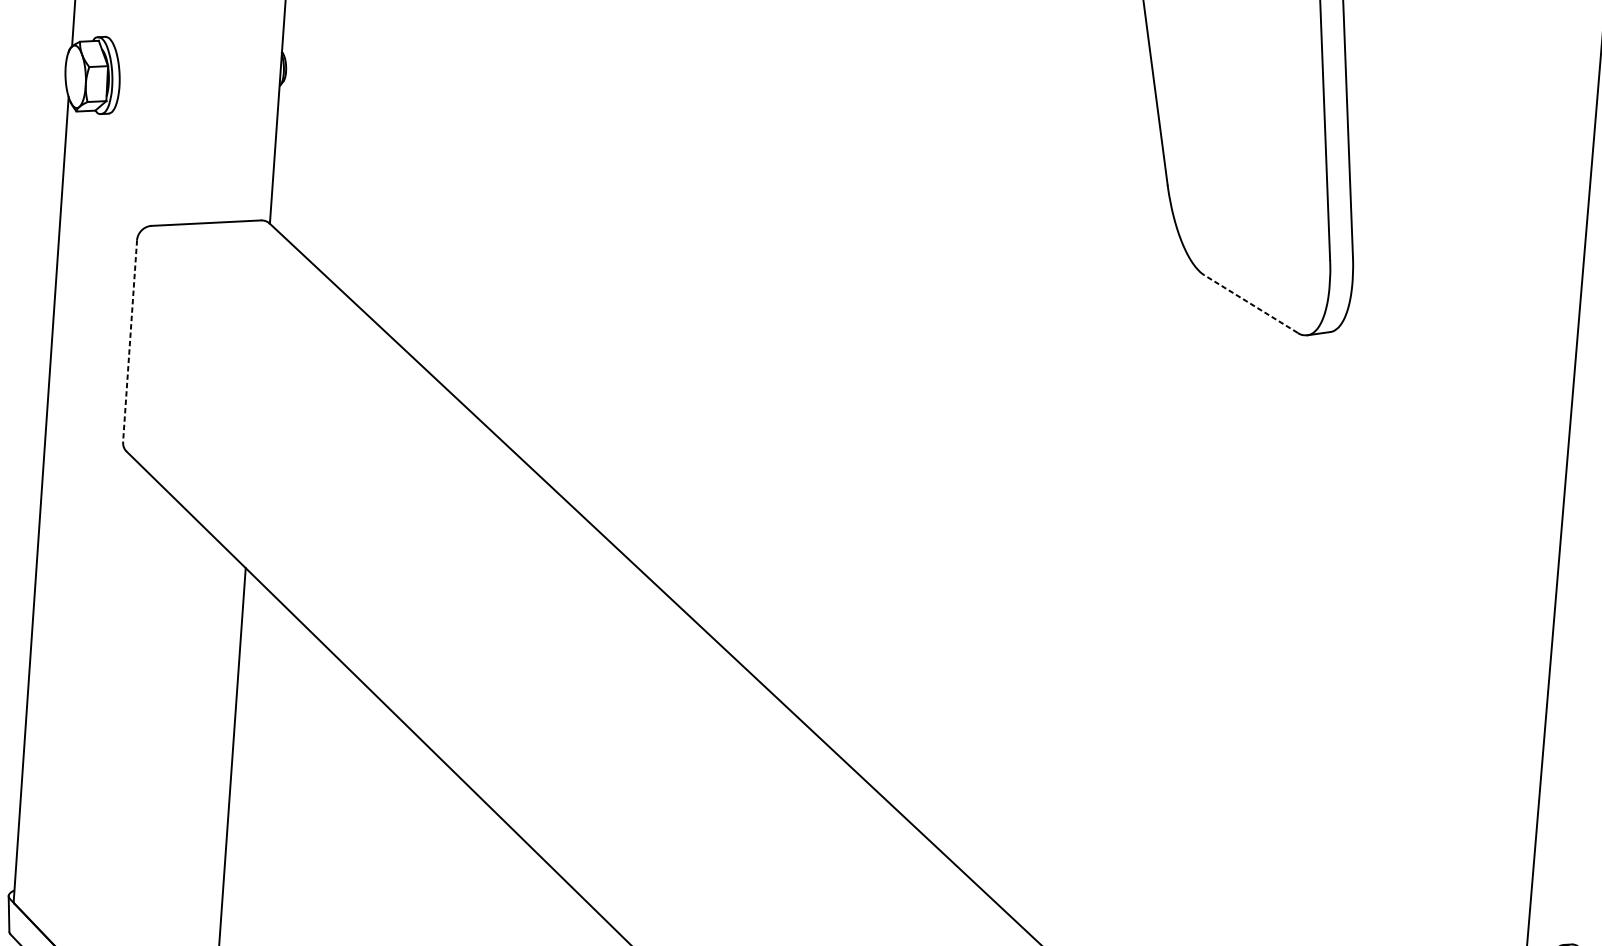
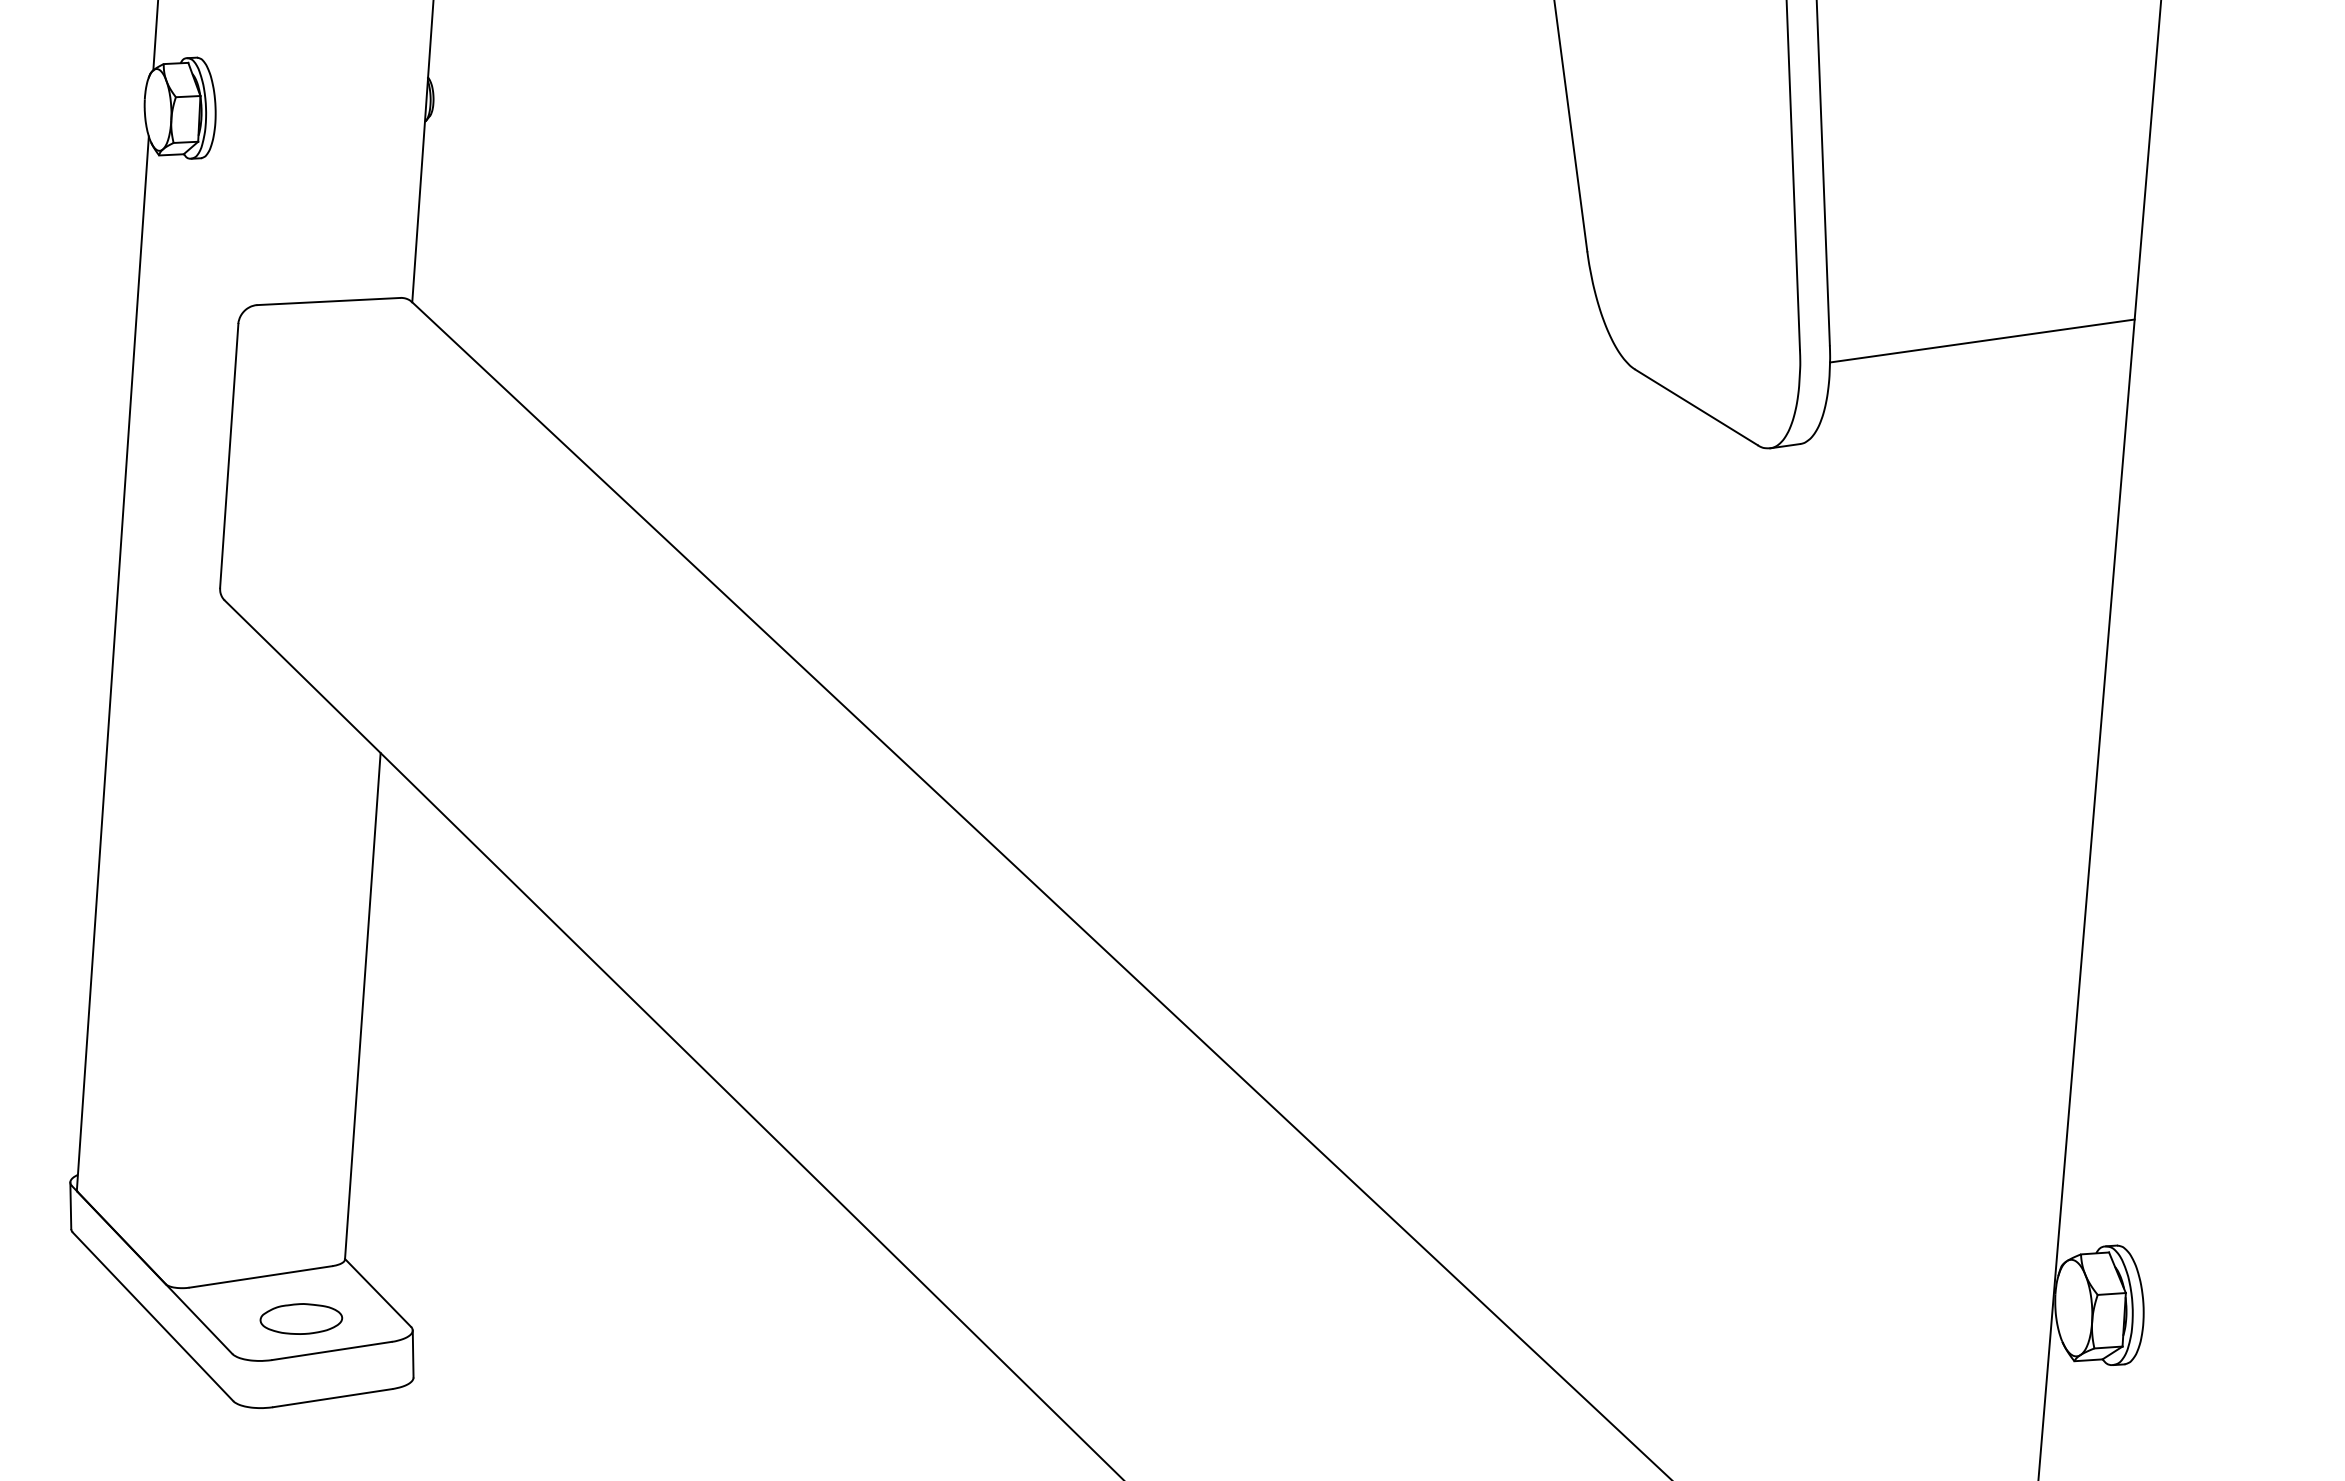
line: (1469, 252) -> (1982, 340), added
line: (1251, 304) -> (1696, 407), dashed -> solid
line: (130, 341) -> (229, 456), dashed -> solid

